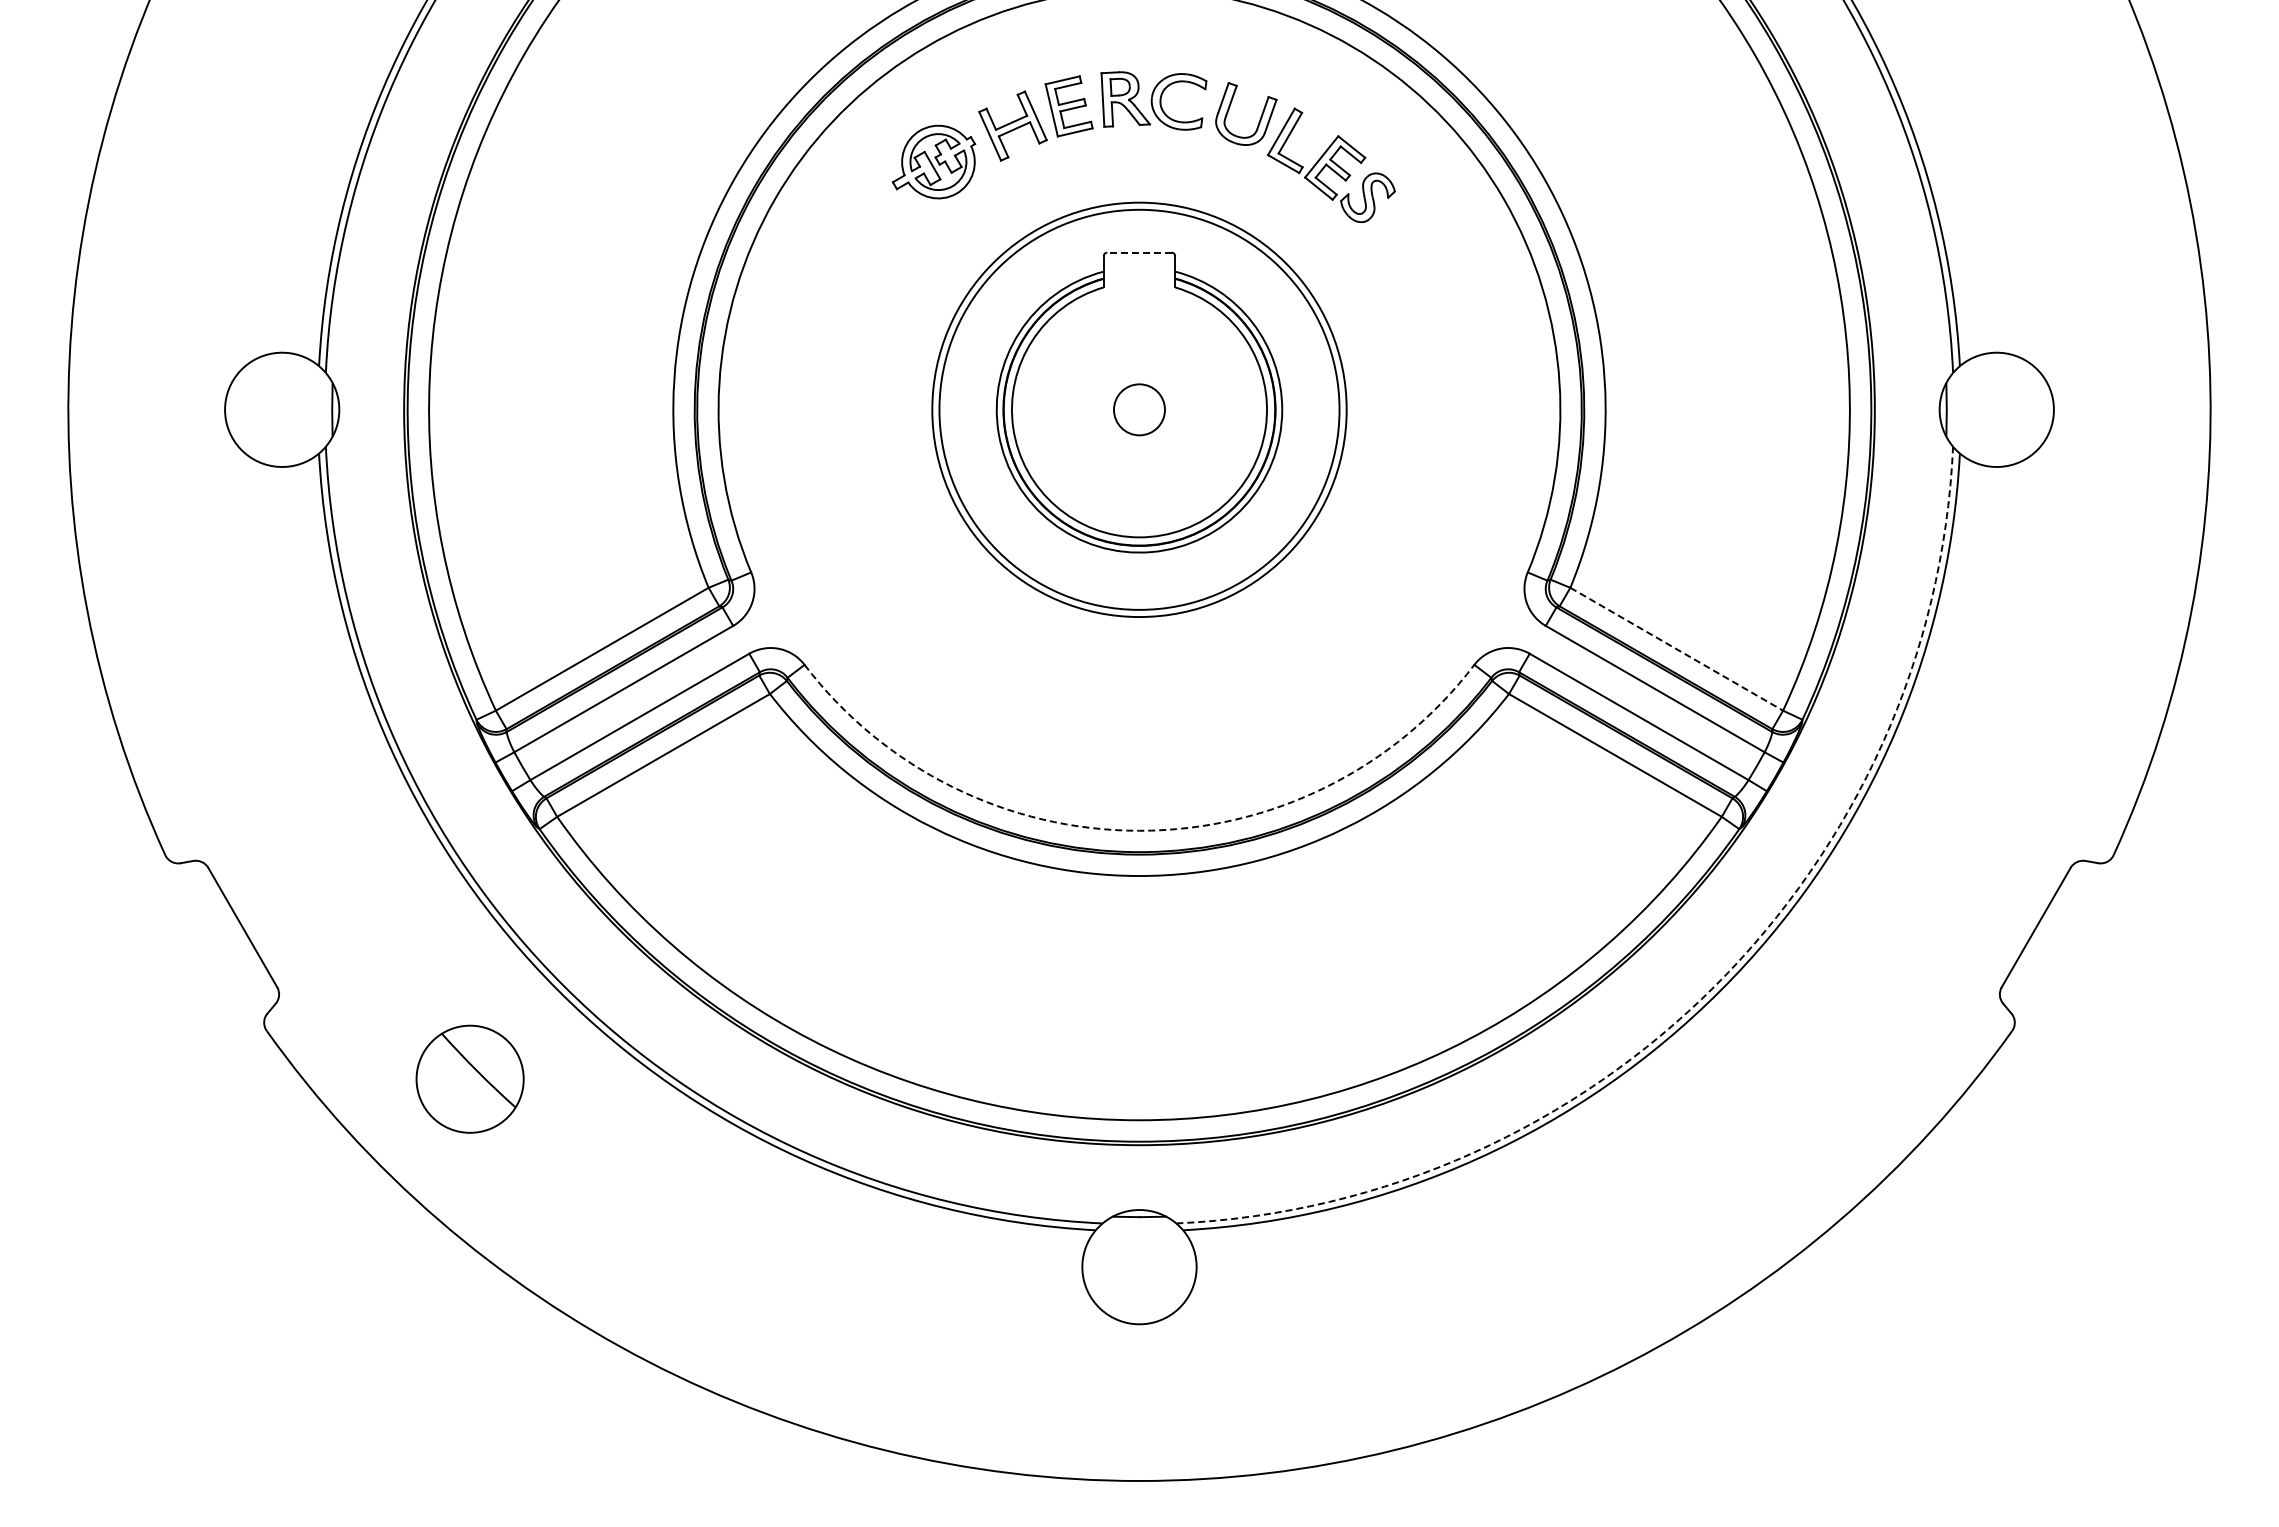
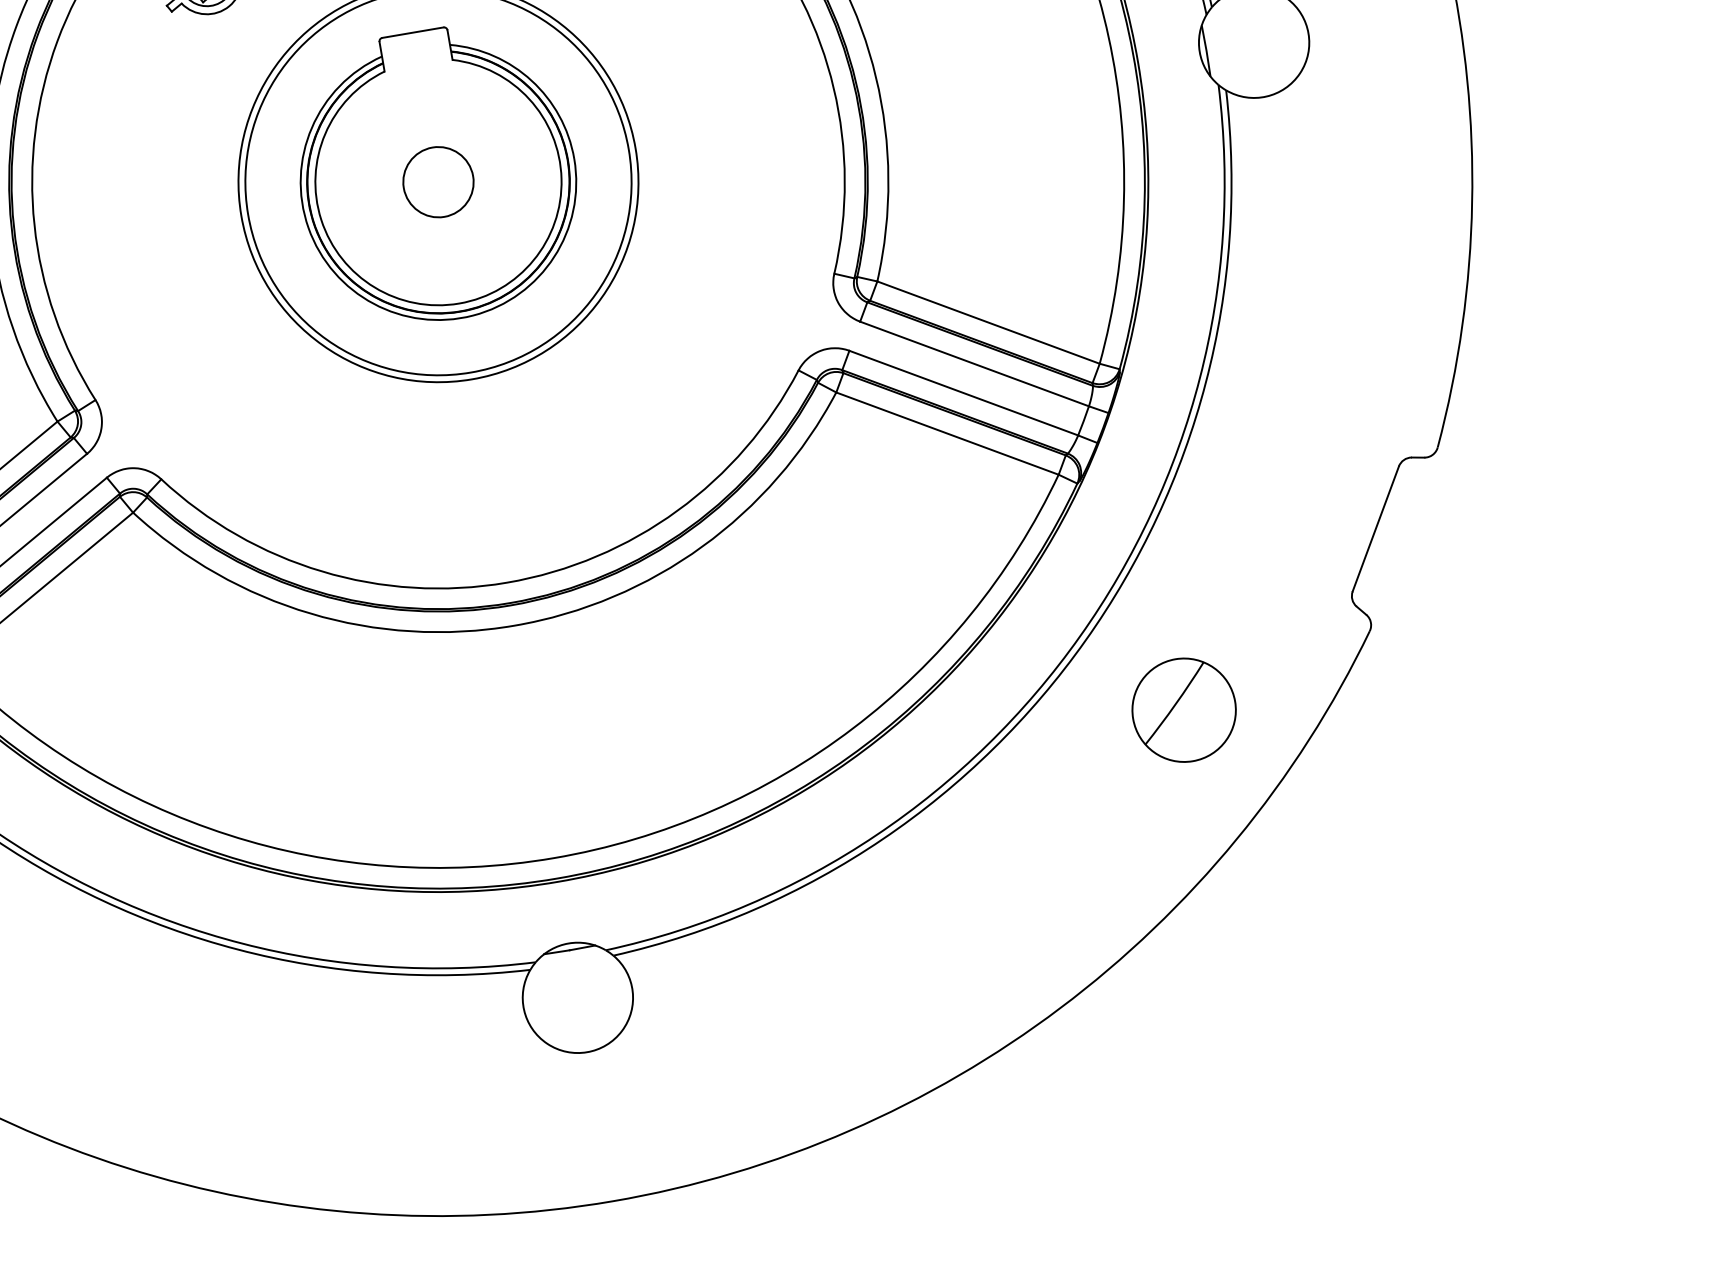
line: (1139, 252) -> (412, 32), dashed -> solid
circle: (1139, 409) -> (438, 181), size x1.43
line: (1676, 649) -> (988, 322), dashed -> solid
arc: (1139, 830) -> (506, 582), dashed -> solid
arc: (1715, 985) -> (1080, 636), dashed -> solid
part: (1808, 1078) -> (1183, 709), added

